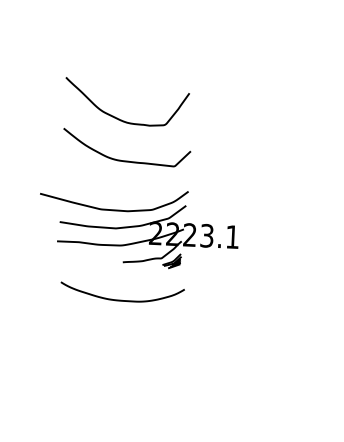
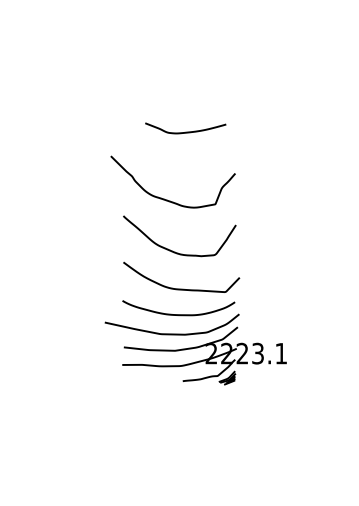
curve: (115, 61) -> (167, 199), added
curve: (121, 300) -> (178, 314), moved

